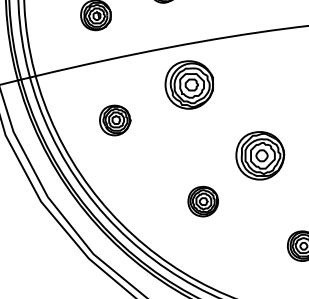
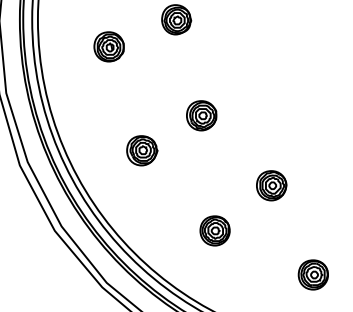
part: (189, 84) -> (201, 115), size x0.62
part: (115, 120) -> (142, 150), moved
part: (260, 155) -> (271, 185), size x0.62

